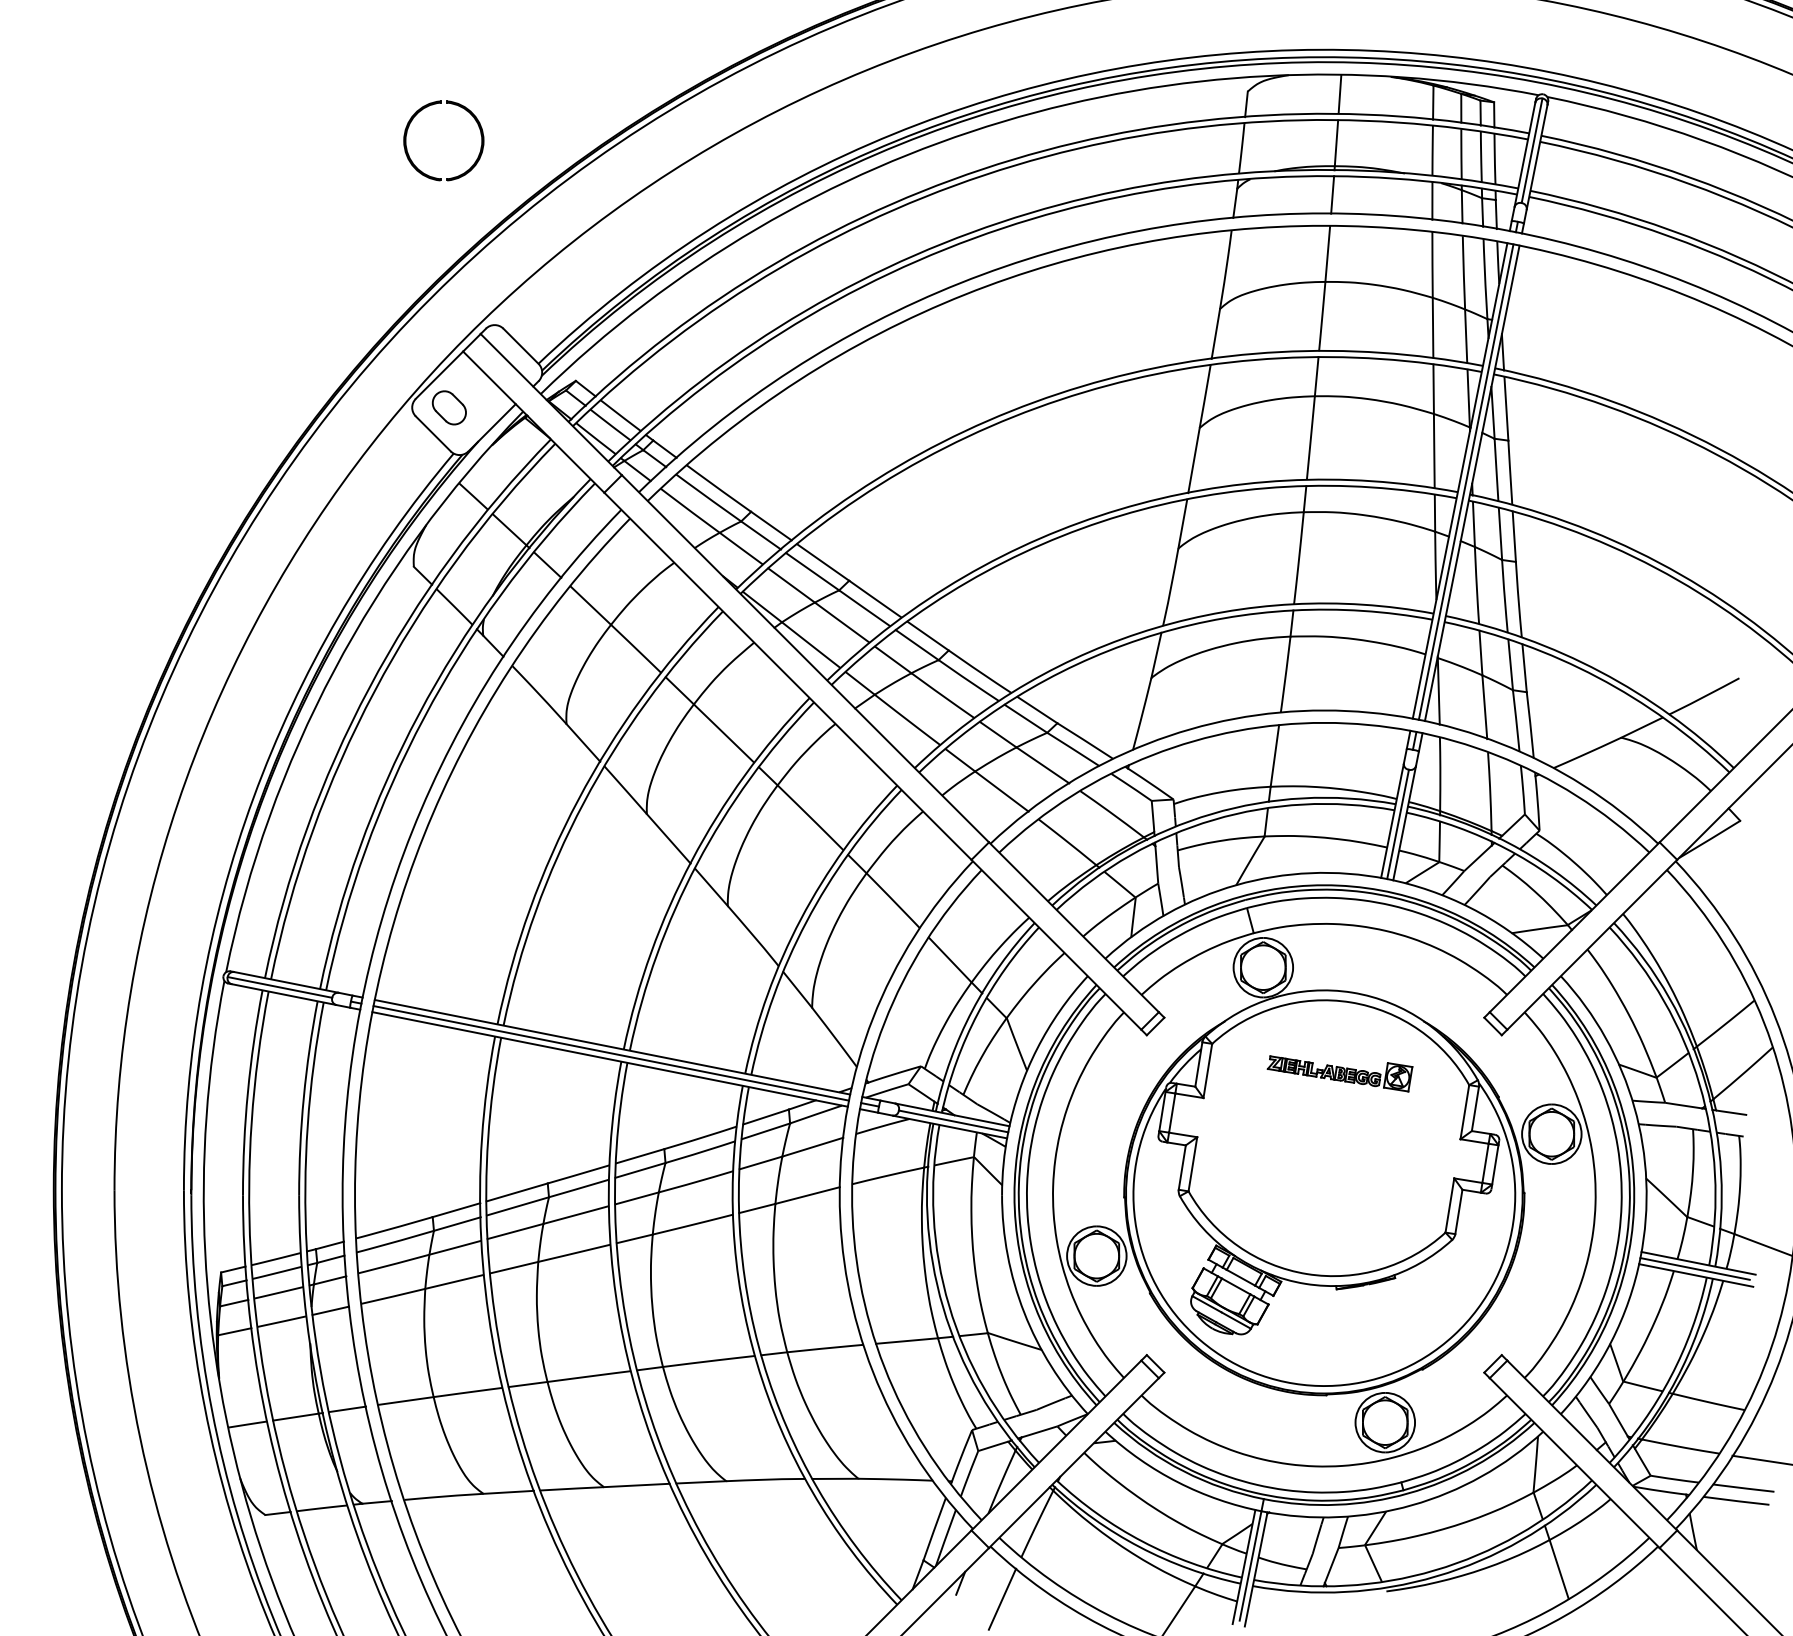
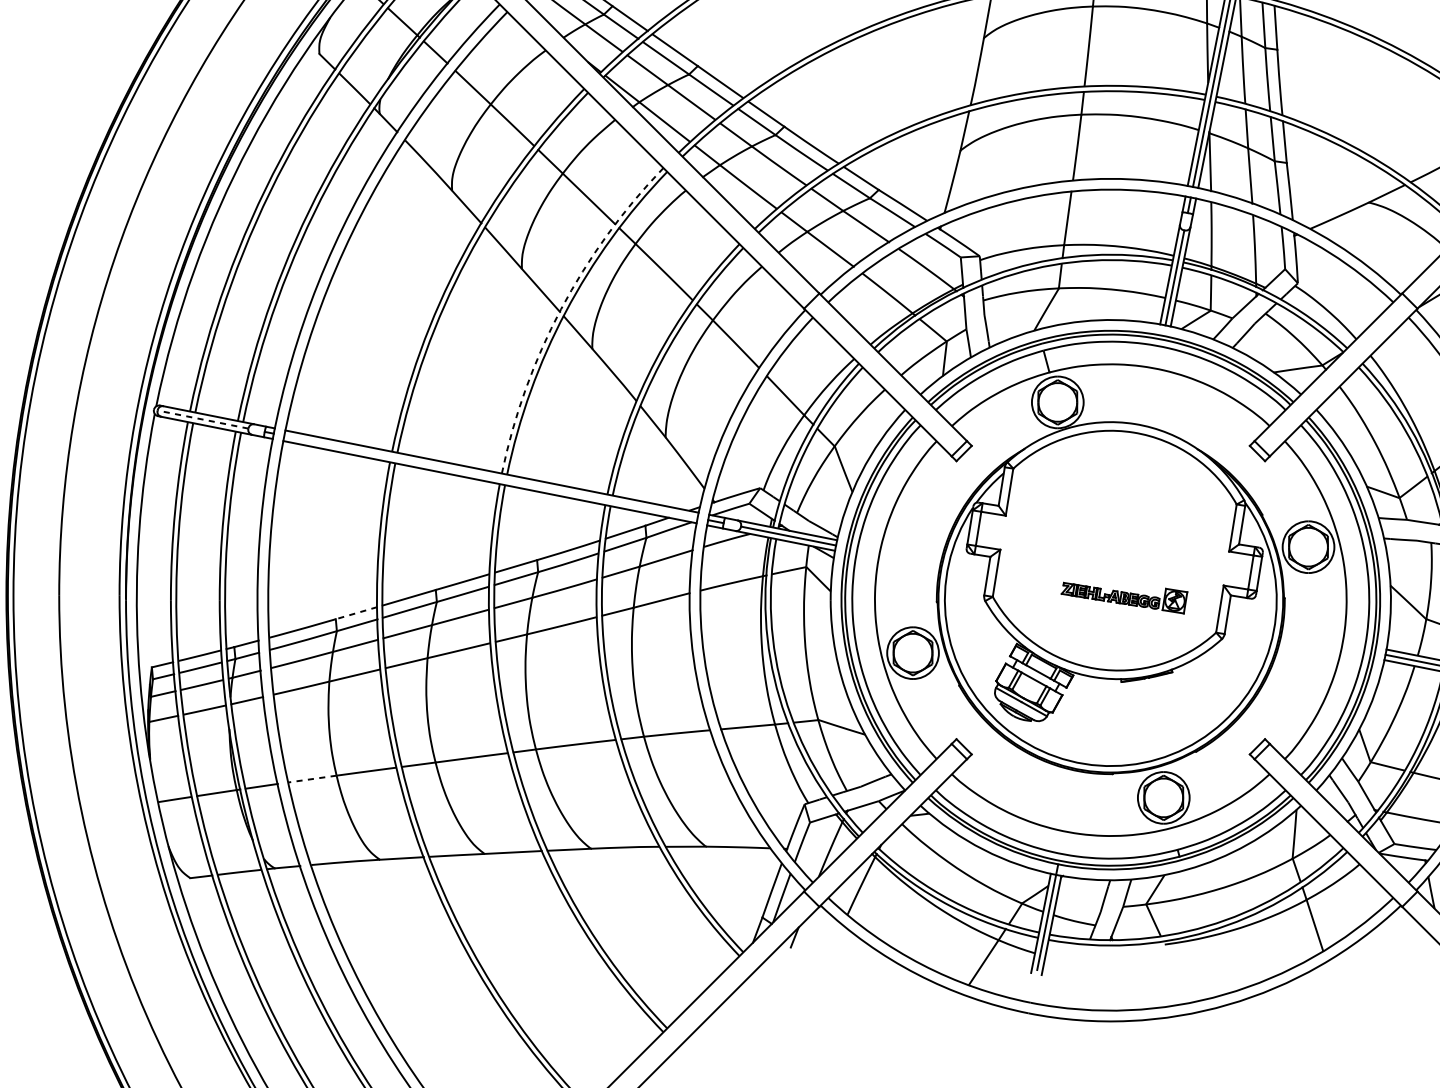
arc: (691, 860) -> (560, 309), solid -> dashed
line: (279, 987) -> (202, 419), solid -> dashed
line: (610, 1053) -> (490, 477), removed
part: (1339, 1073) -> (1123, 597), moved
line: (456, 1210) -> (356, 613), solid -> dashed
line: (405, 1400) -> (312, 778), solid -> dashed
line: (1002, 1598) -> (831, 950), removed

